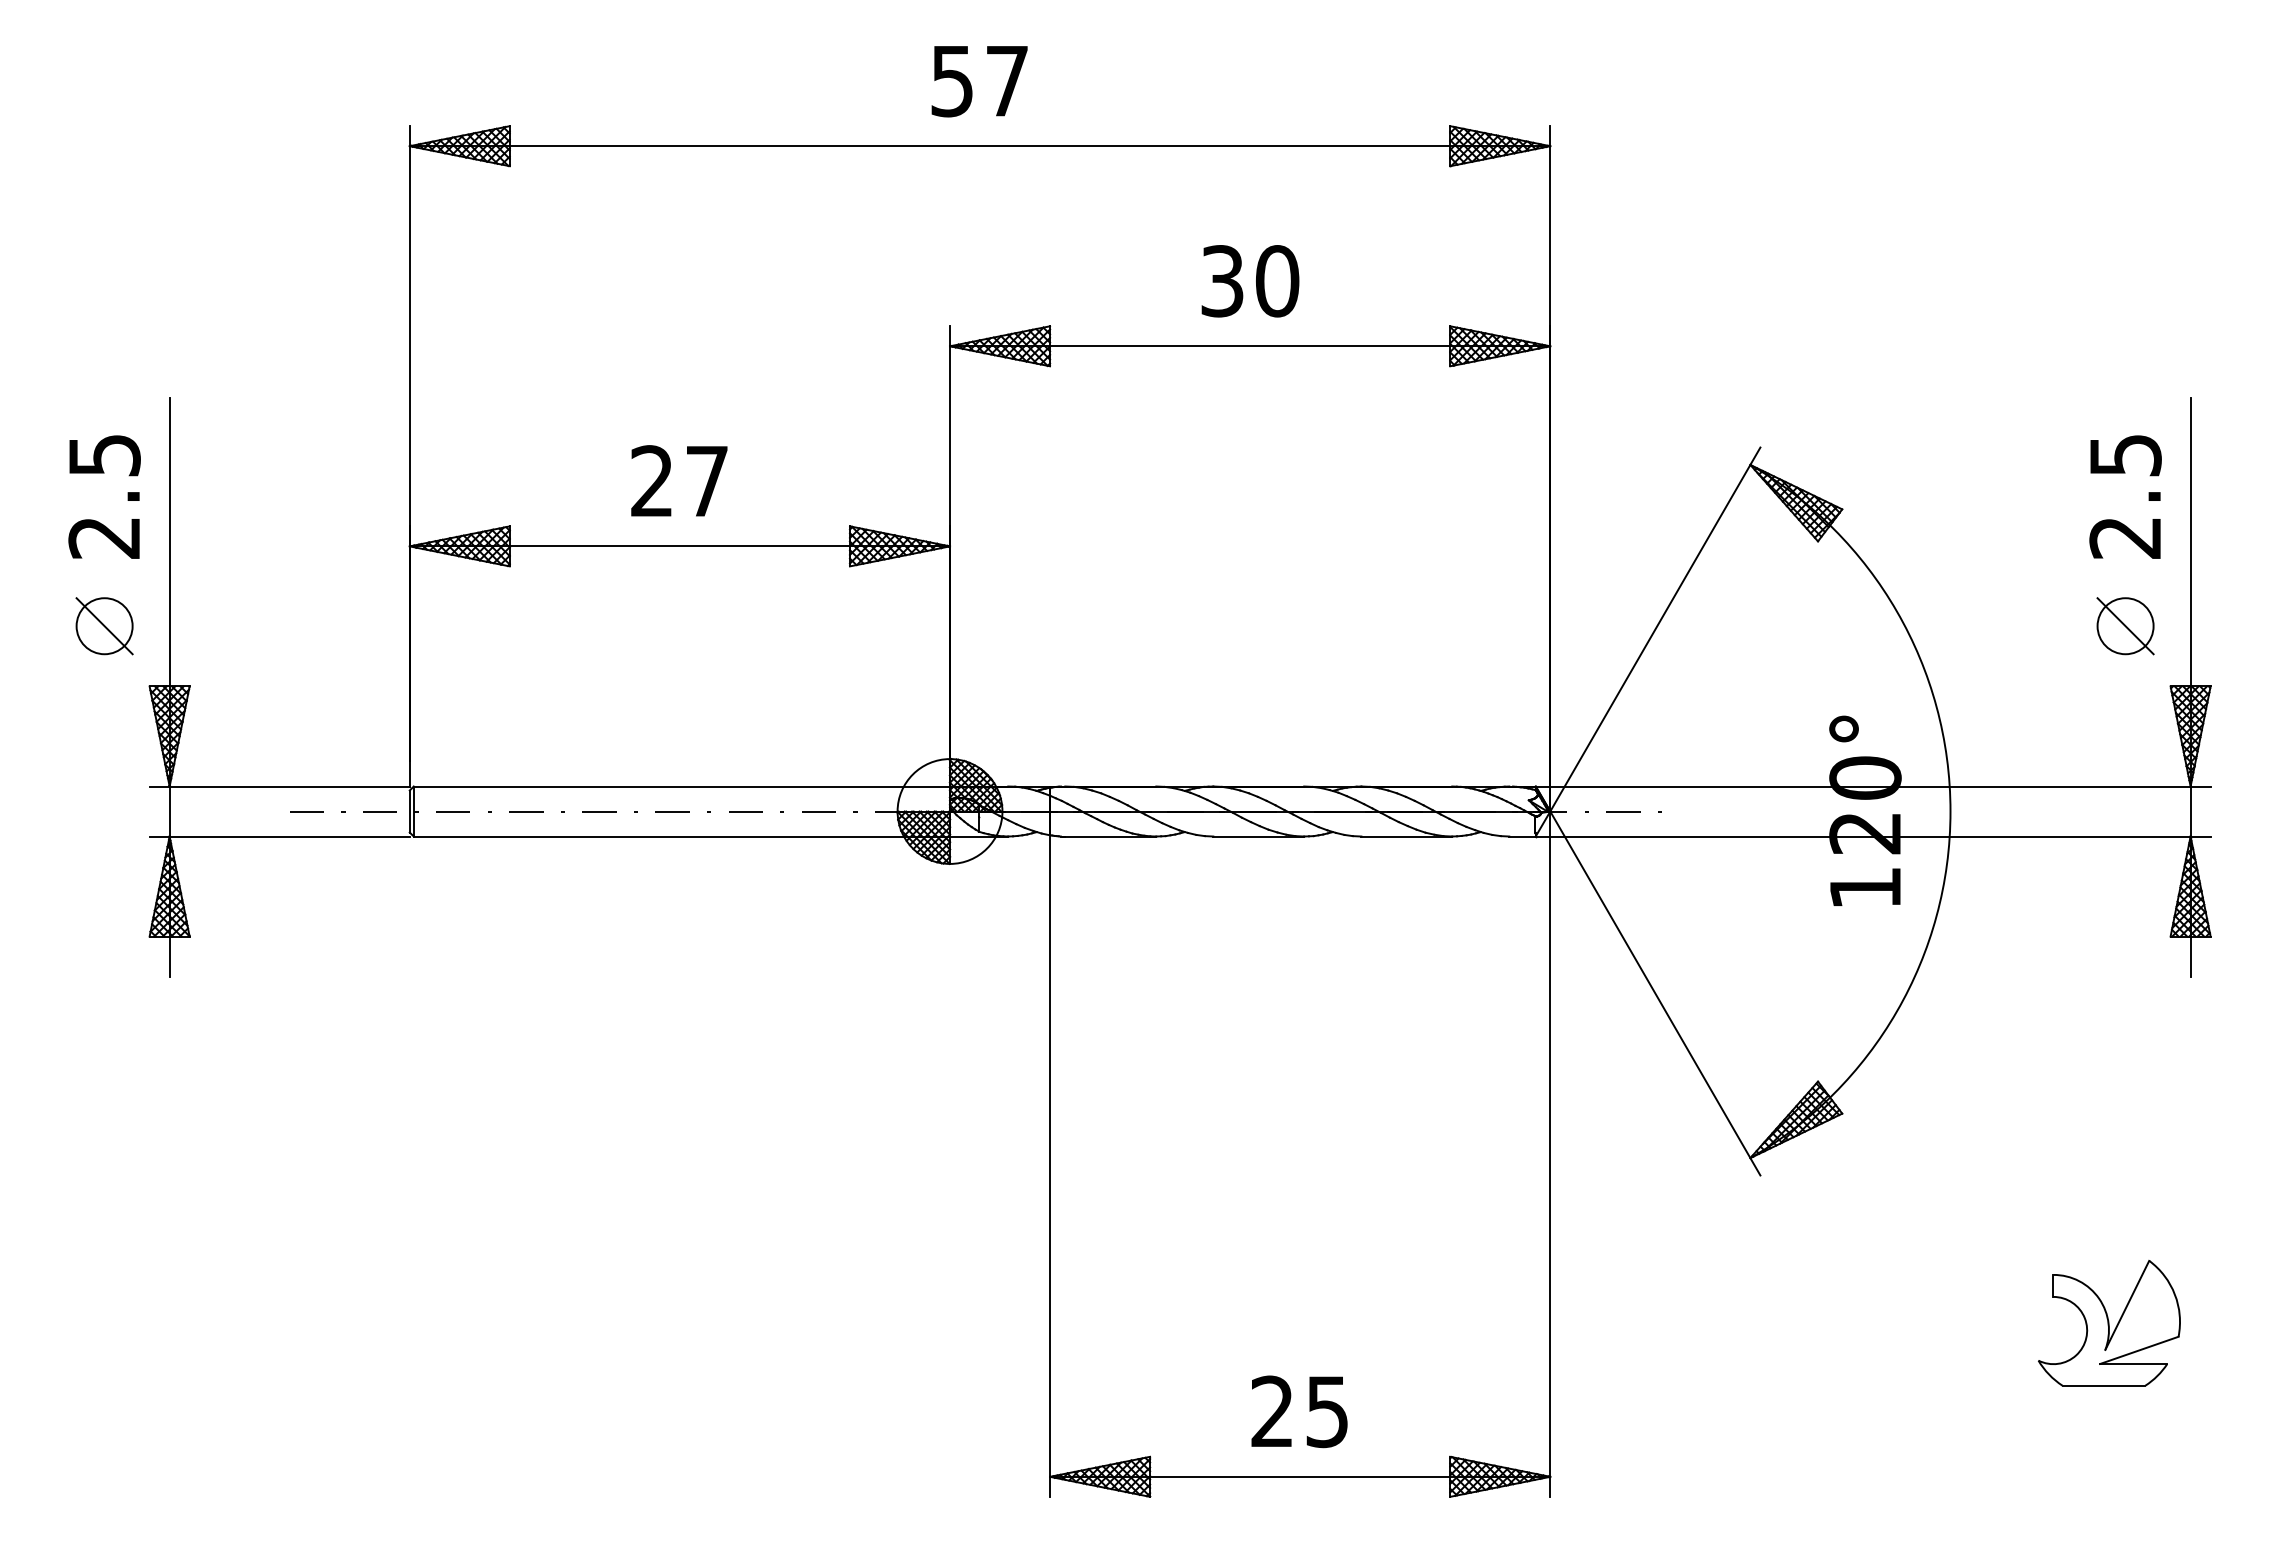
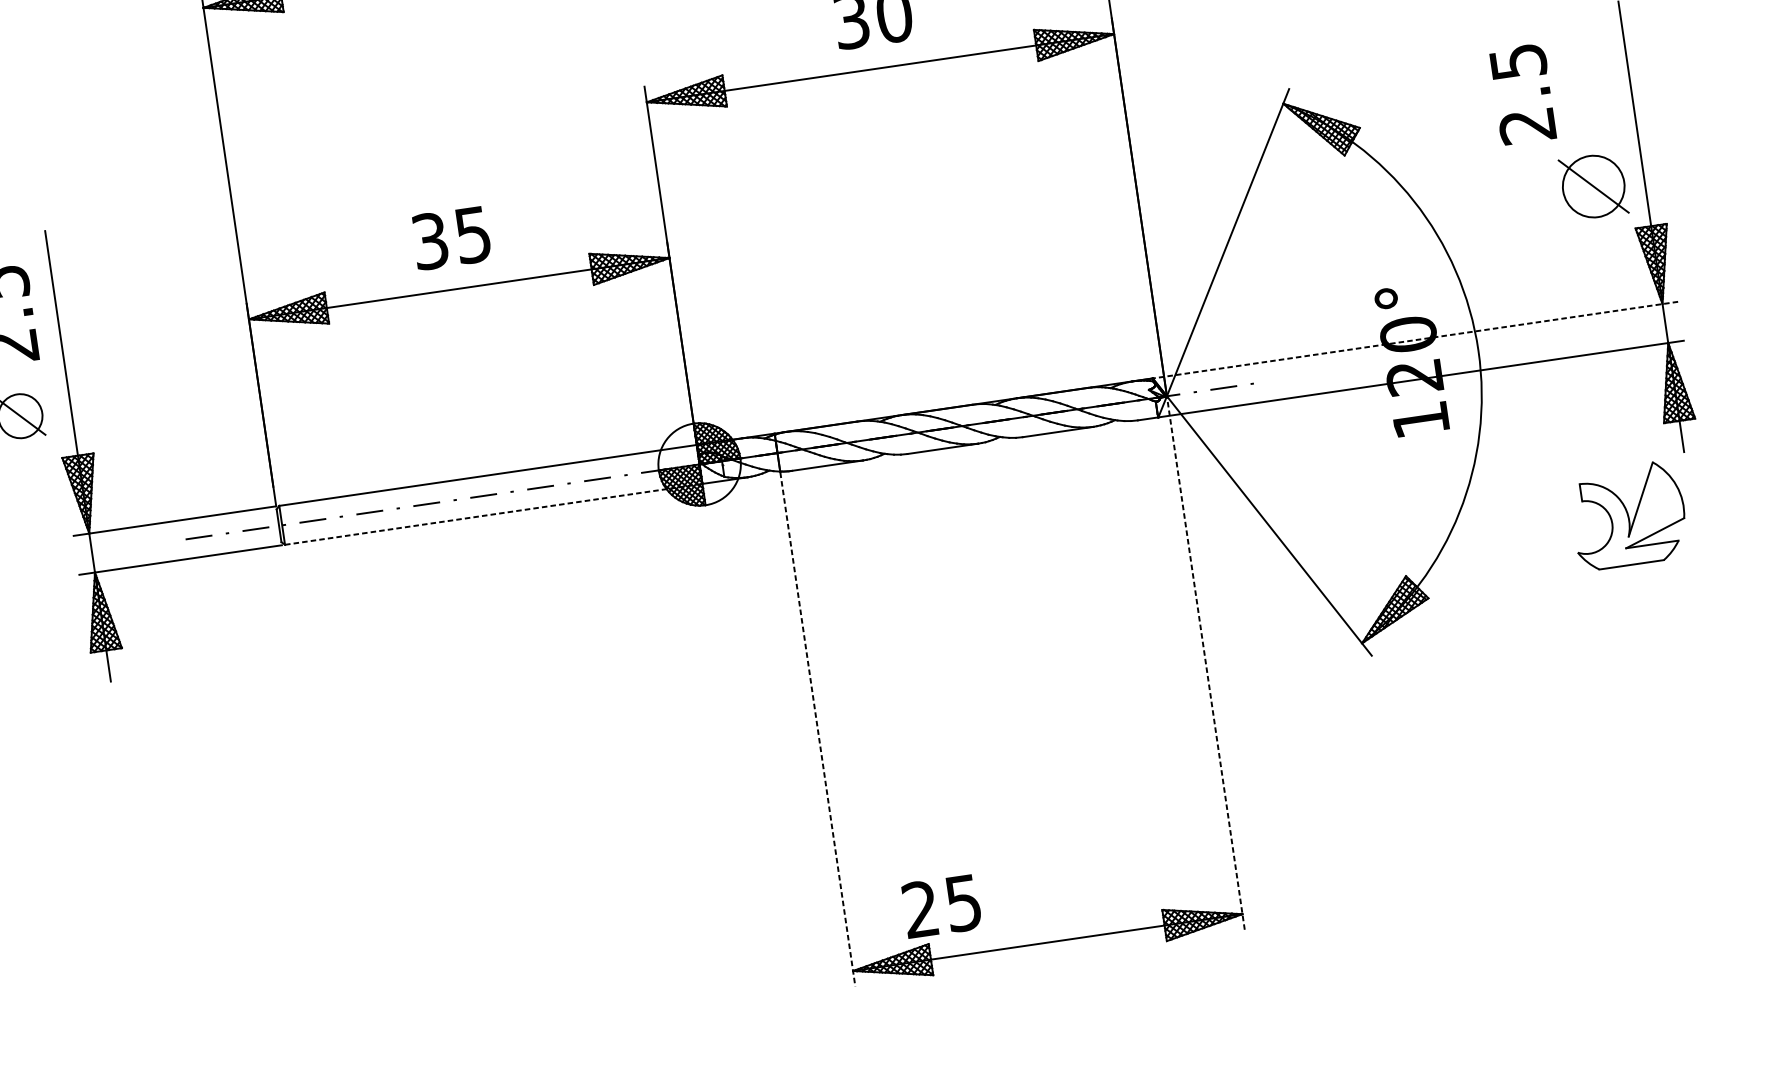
text: (679, 481) -> (451, 238), 27 -> 35
text: (2125, 496) -> (1522, 93), moved
part: (2125, 626) -> (1593, 186), size x1.4
line: (1872, 786) -> (1414, 340), solid -> dashed
line: (682, 836) -> (494, 514), solid -> dashed
line: (1550, 1154) -> (1206, 663), solid -> dashed
line: (1050, 1167) -> (818, 730), solid -> dashed
part: (2109, 1323) -> (1628, 515), moved
text: (1299, 1411) -> (941, 906), moved

